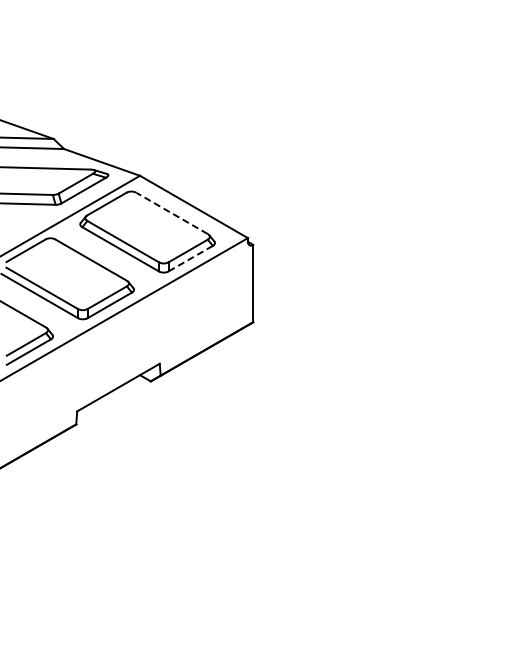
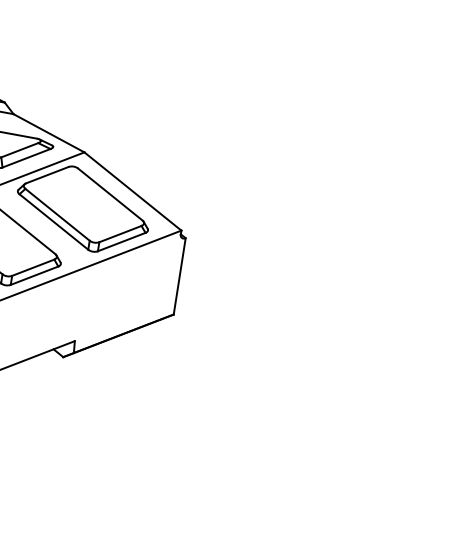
line: (171, 213) -> (109, 194), dashed -> solid
line: (190, 258) -> (121, 241), dashed -> solid

